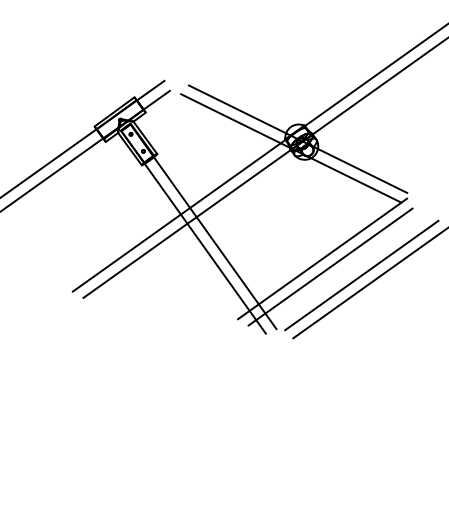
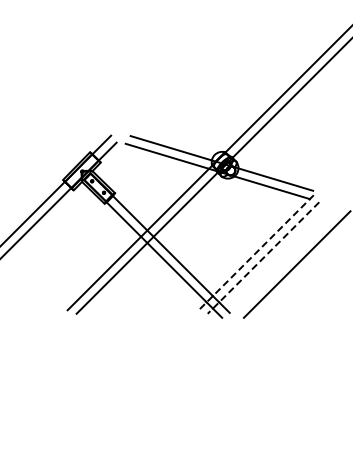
line: (321, 259) -> (255, 253), solid -> dashed
line: (330, 267) -> (263, 258), solid -> dashed
line: (361, 275) -> (288, 260), removed

